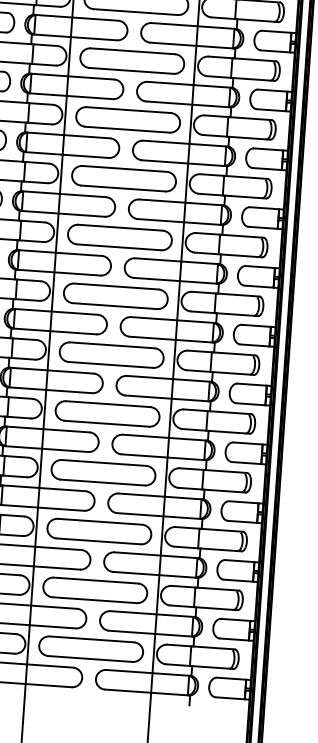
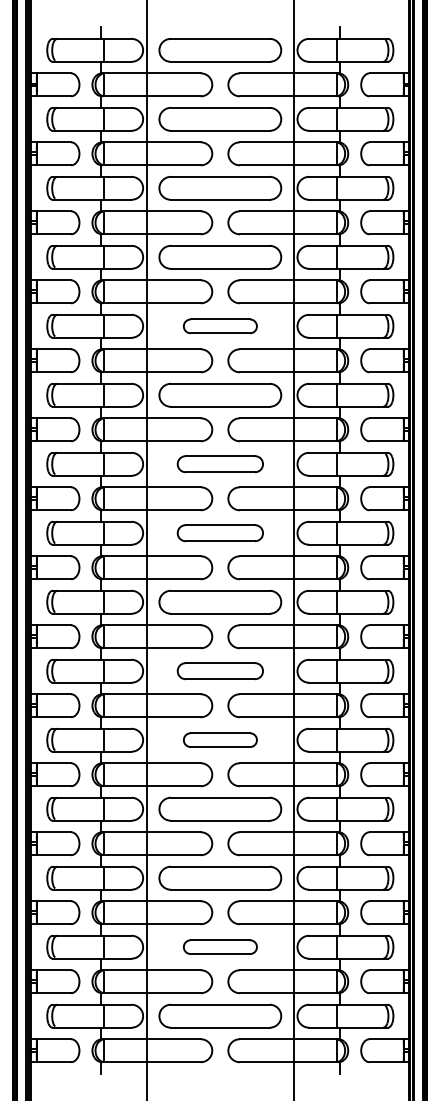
part: (132, 61) -> (220, 326), size x0.6
part: (124, 178) -> (220, 463), size x0.7
part: (120, 236) -> (220, 532), size x0.7
part: (111, 354) -> (220, 670), size x0.7
part: (107, 413) -> (220, 739), size x0.6
part: (95, 589) -> (220, 946), size x0.6

